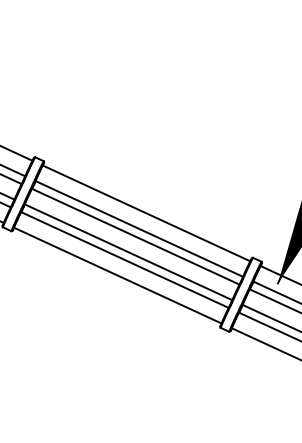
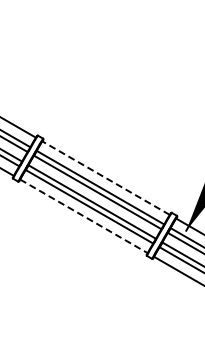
line: (147, 213) -> (106, 178), solid -> dashed
line: (117, 275) -> (83, 216), solid -> dashed

